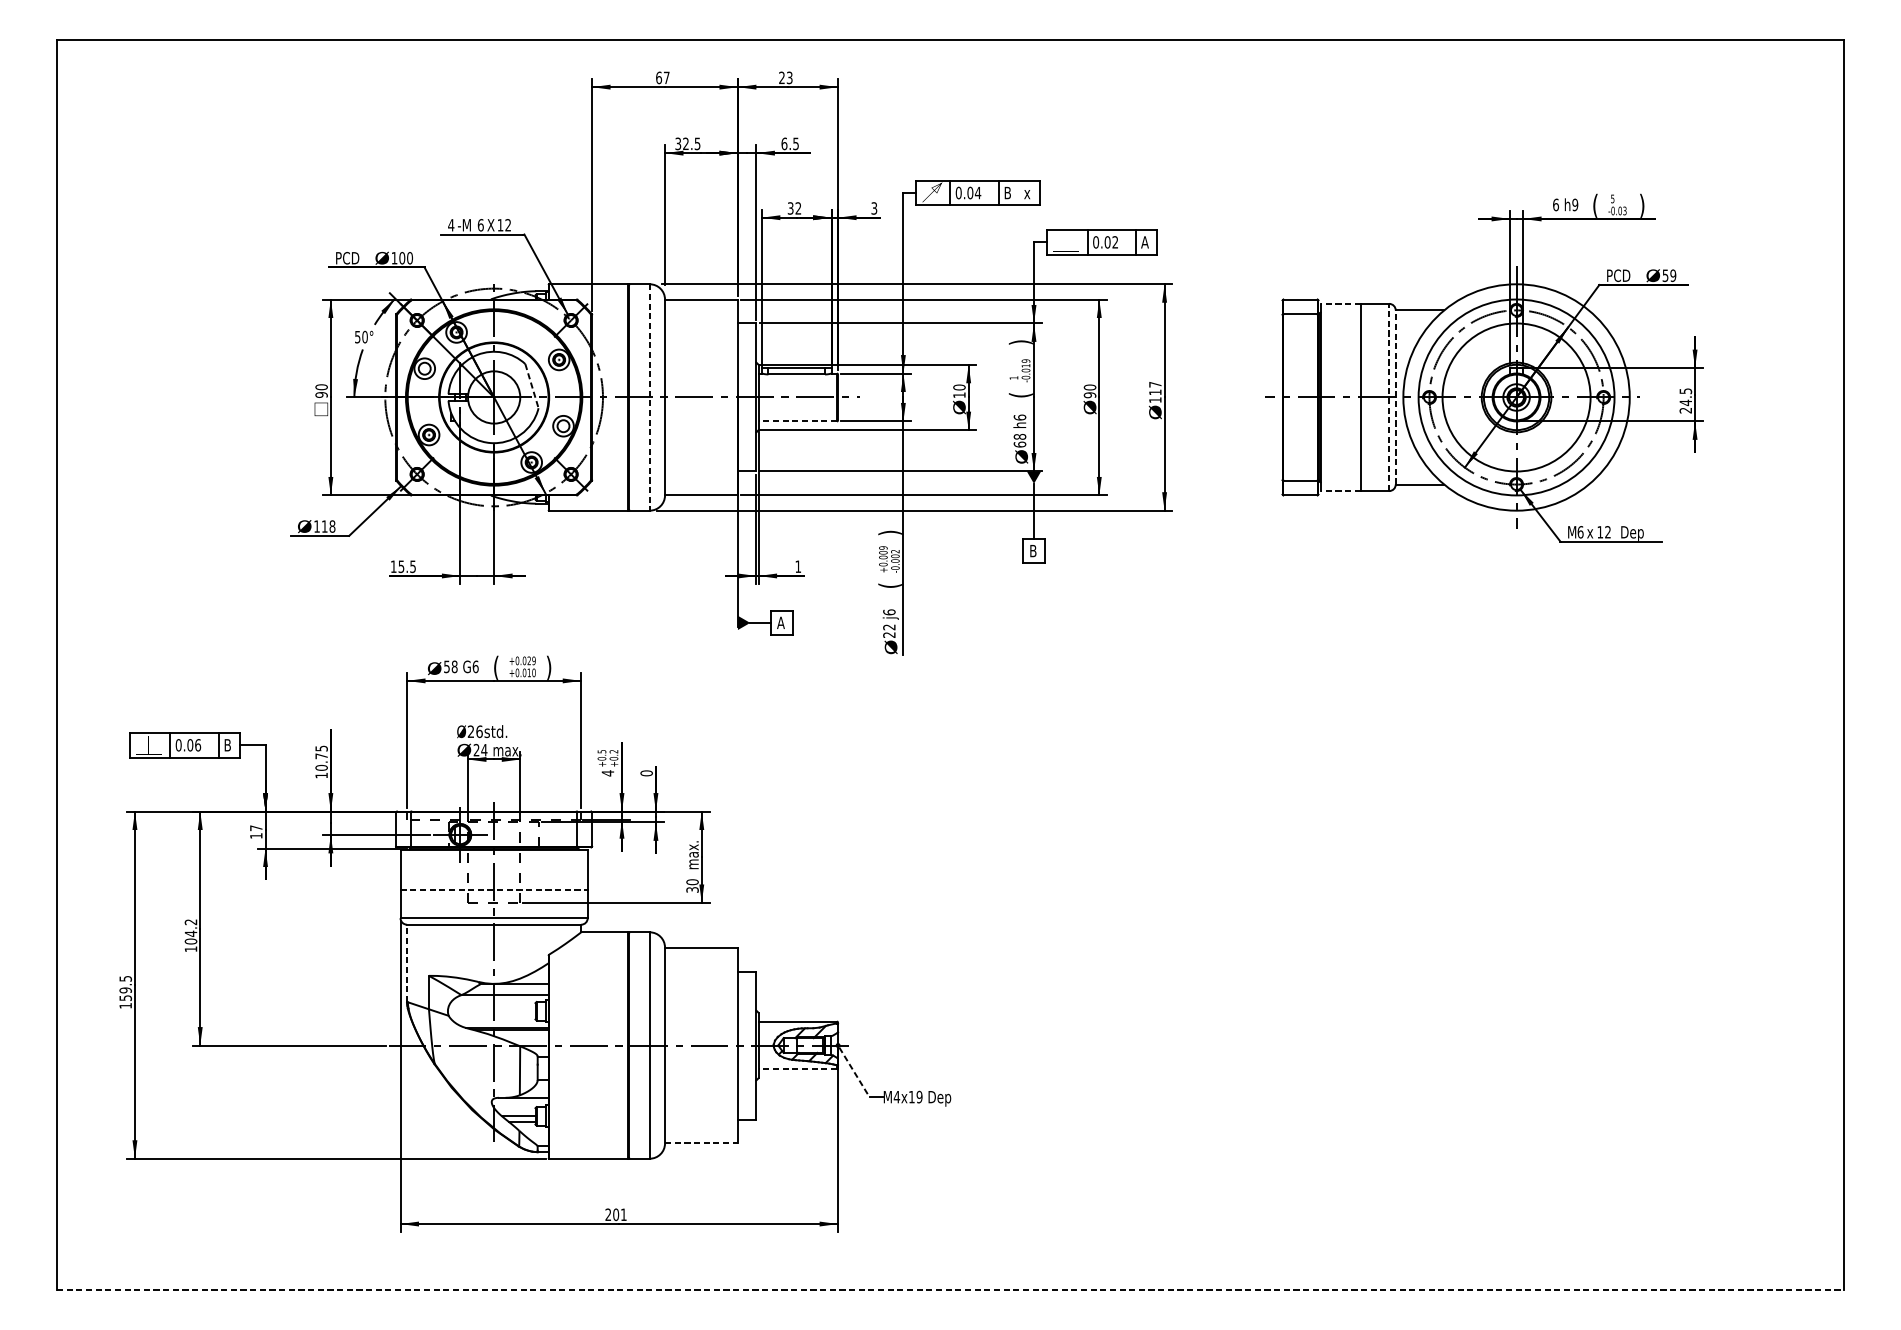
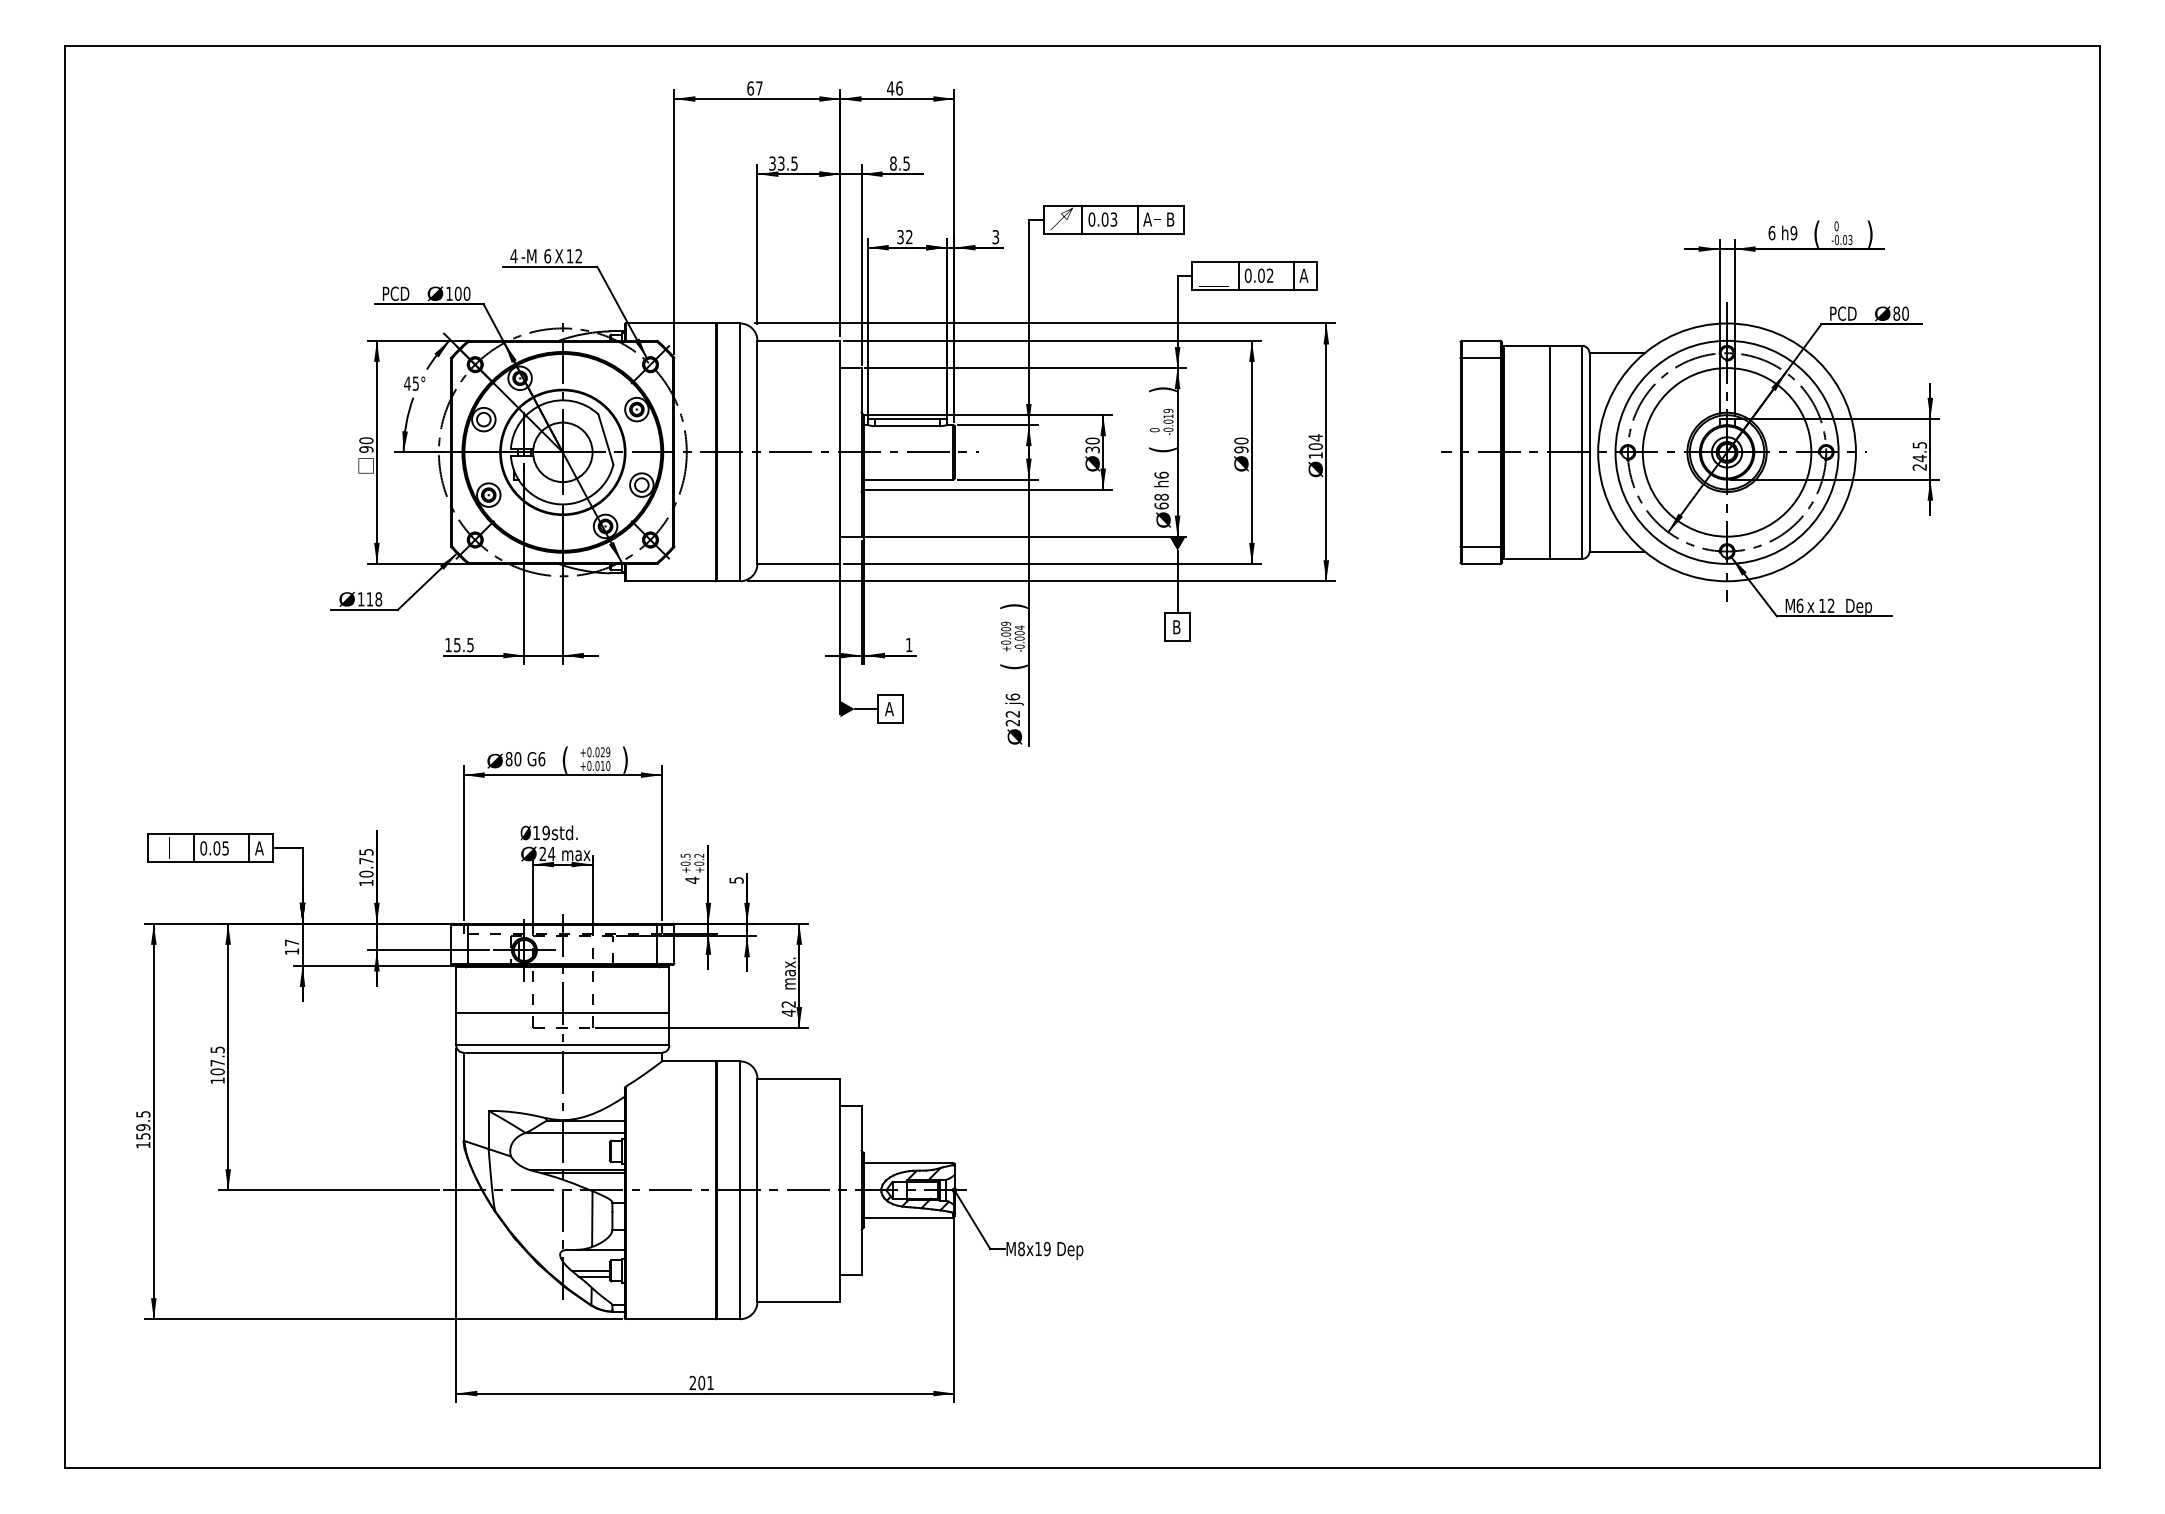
text: (785, 77) -> (894, 88), 23 -> 46
text: (686, 143) -> (781, 163), 32.5 -> 33.5
text: (784, 143) -> (893, 163), 6.5 -> 8.5
text: (977, 192) -> (1113, 219), 0.04 -> 0.03
text: (1007, 192) -> (1147, 219), B -> A
text: (1027, 192) -> (1170, 219), x -> B
text: (1612, 199) -> (1836, 226), 5 -> 0
text: (1668, 275) -> (1900, 313), 59 -> 80
line: (1340, 303) -> (1526, 345), dashed -> solid
text: (361, 336) -> (411, 383), 50° -> 45°
text: (1013, 378) -> (1154, 430), 1 -> 0
line: (532, 386) -> (606, 439), dashed -> solid
text: (1155, 388) -> (1315, 442), 117 -> 104
text: (959, 394) -> (1092, 449), 10 -> 30
line: (1395, 396) -> (1589, 451), dashed -> solid
line: (650, 397) -> (740, 452), dashed -> solid
line: (1389, 397) -> (1582, 452), dashed -> solid
line: (797, 421) -> (908, 479), dashed -> solid
line: (1340, 490) -> (1526, 558), dashed -> solid
text: (895, 551) -> (1019, 627), -0.002 -> -0.004
text: (450, 667) -> (513, 759), 58 -> 80
text: (475, 731) -> (541, 832), Ø26std. -> Ø19std.
text: (197, 745) -> (225, 848), 0.06 -> 0.05
text: (227, 745) -> (259, 848), B -> A
text: (646, 773) -> (736, 880), 0 -> 5
text: (692, 885) -> (788, 1008), 30 -> 42
line: (493, 890) -> (562, 1013), dashed -> solid
text: (190, 928) -> (217, 1056), 104.2 -> 107.5
line: (406, 963) -> (463, 1096), dashed -> solid
line: (797, 1069) -> (908, 1217), dashed -> solid
line: (854, 1072) -> (973, 1221), dashed -> solid
text: (896, 1096) -> (1021, 1248), M4x19 -> M8x19
line: (701, 1143) -> (798, 1301), dashed -> solid
line: (950, 1289) -> (1082, 1468), dashed -> solid

